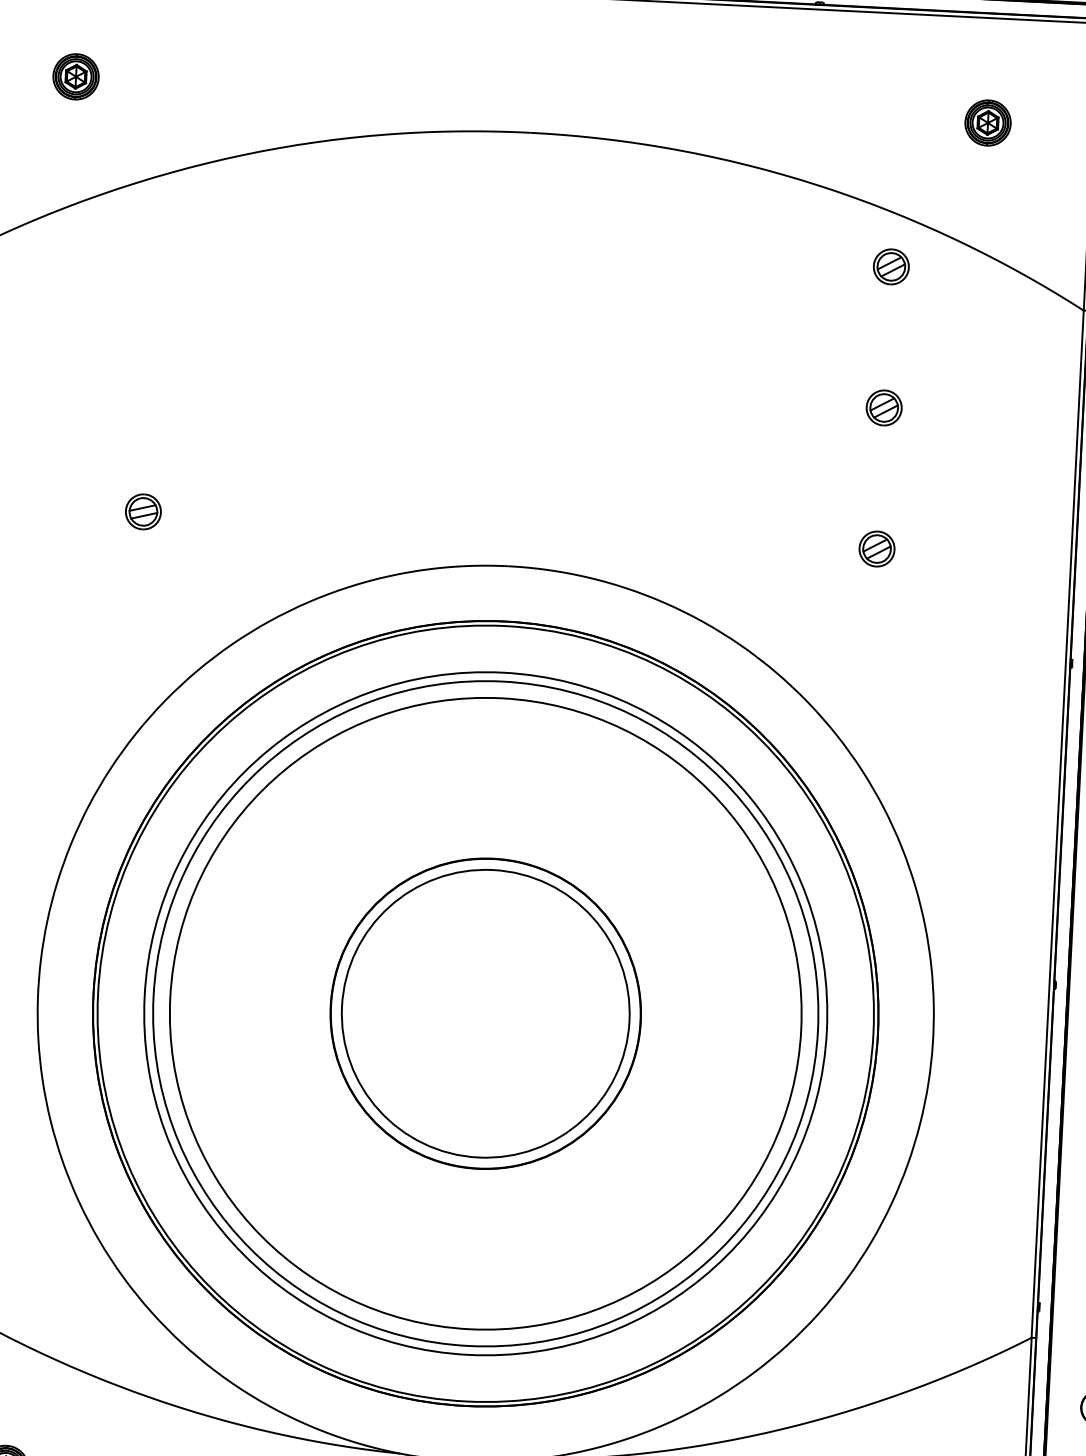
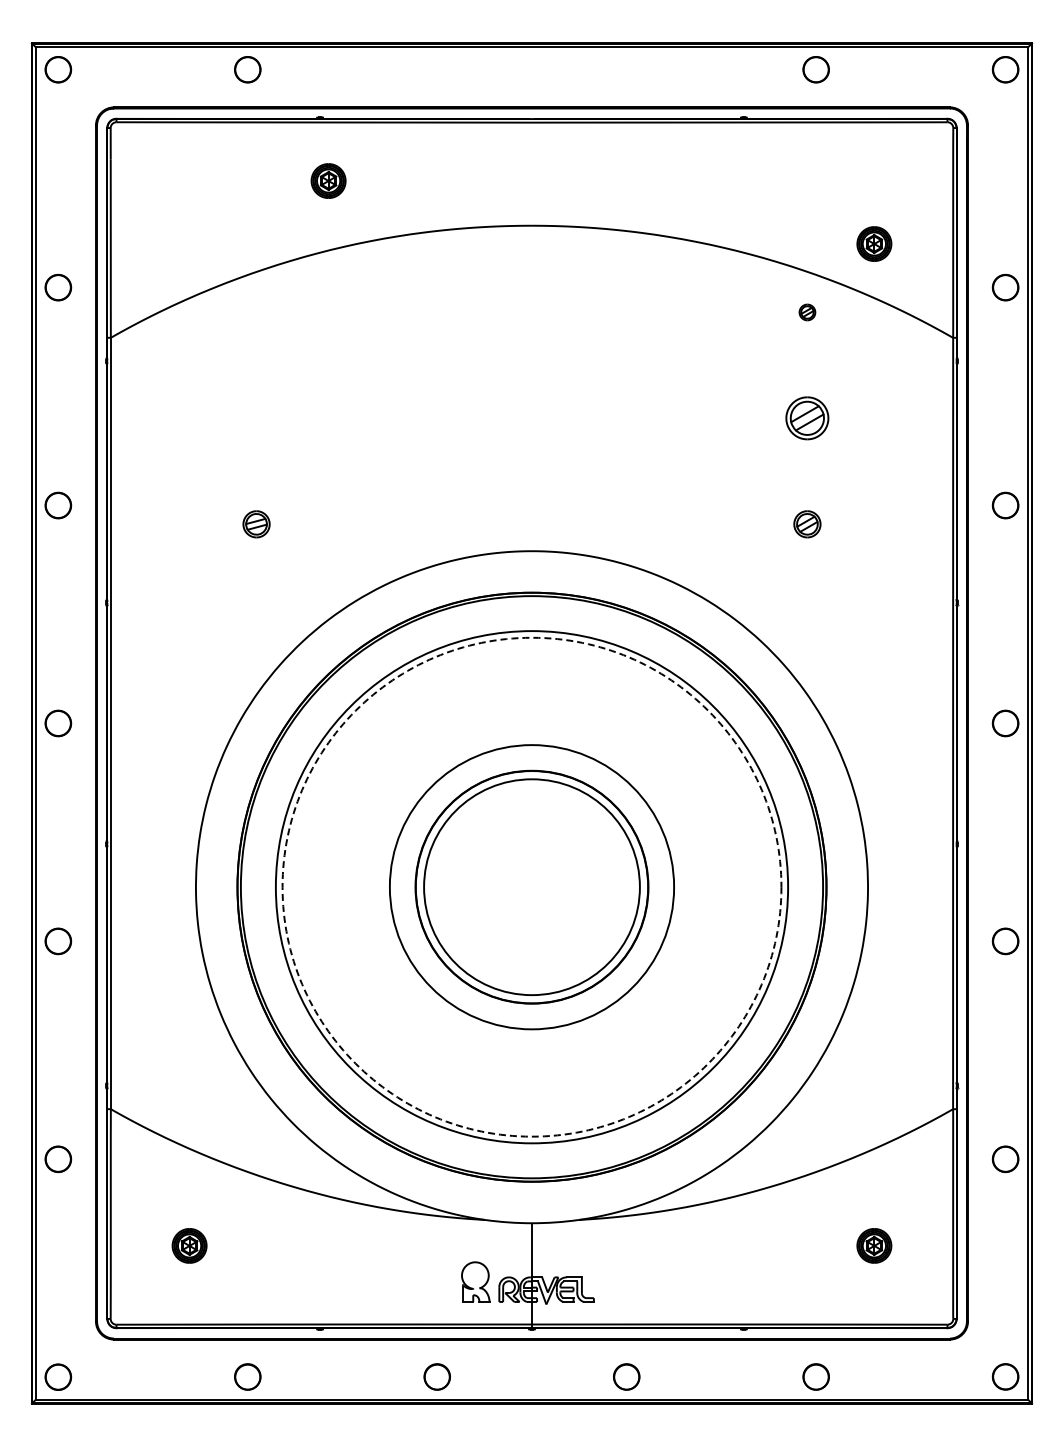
part: (75, 76) -> (328, 180), moved
part: (988, 122) -> (874, 243), moved
part: (891, 266) -> (807, 312), size x0.6
part: (884, 408) -> (807, 418), size x1.6
circle: (485, 1012) -> (531, 886), solid -> dashed
circle: (485, 1014) -> (531, 887), size x0.6

